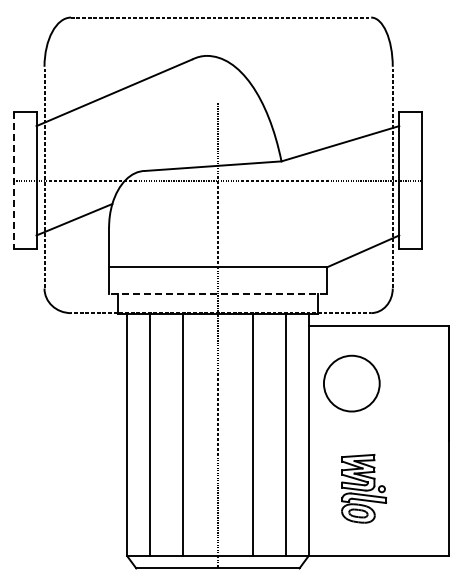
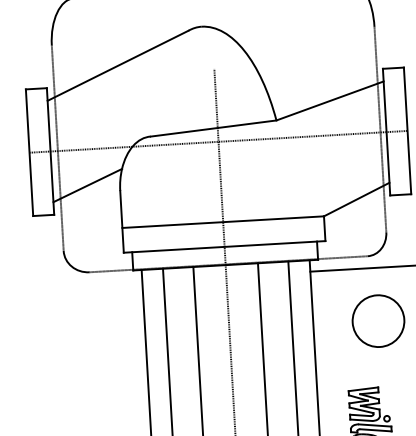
line: (13, 181) -> (29, 153), dashed -> solid
line: (217, 294) -> (224, 247), dashed -> solid
circle: (351, 383) -> (378, 321), moved

